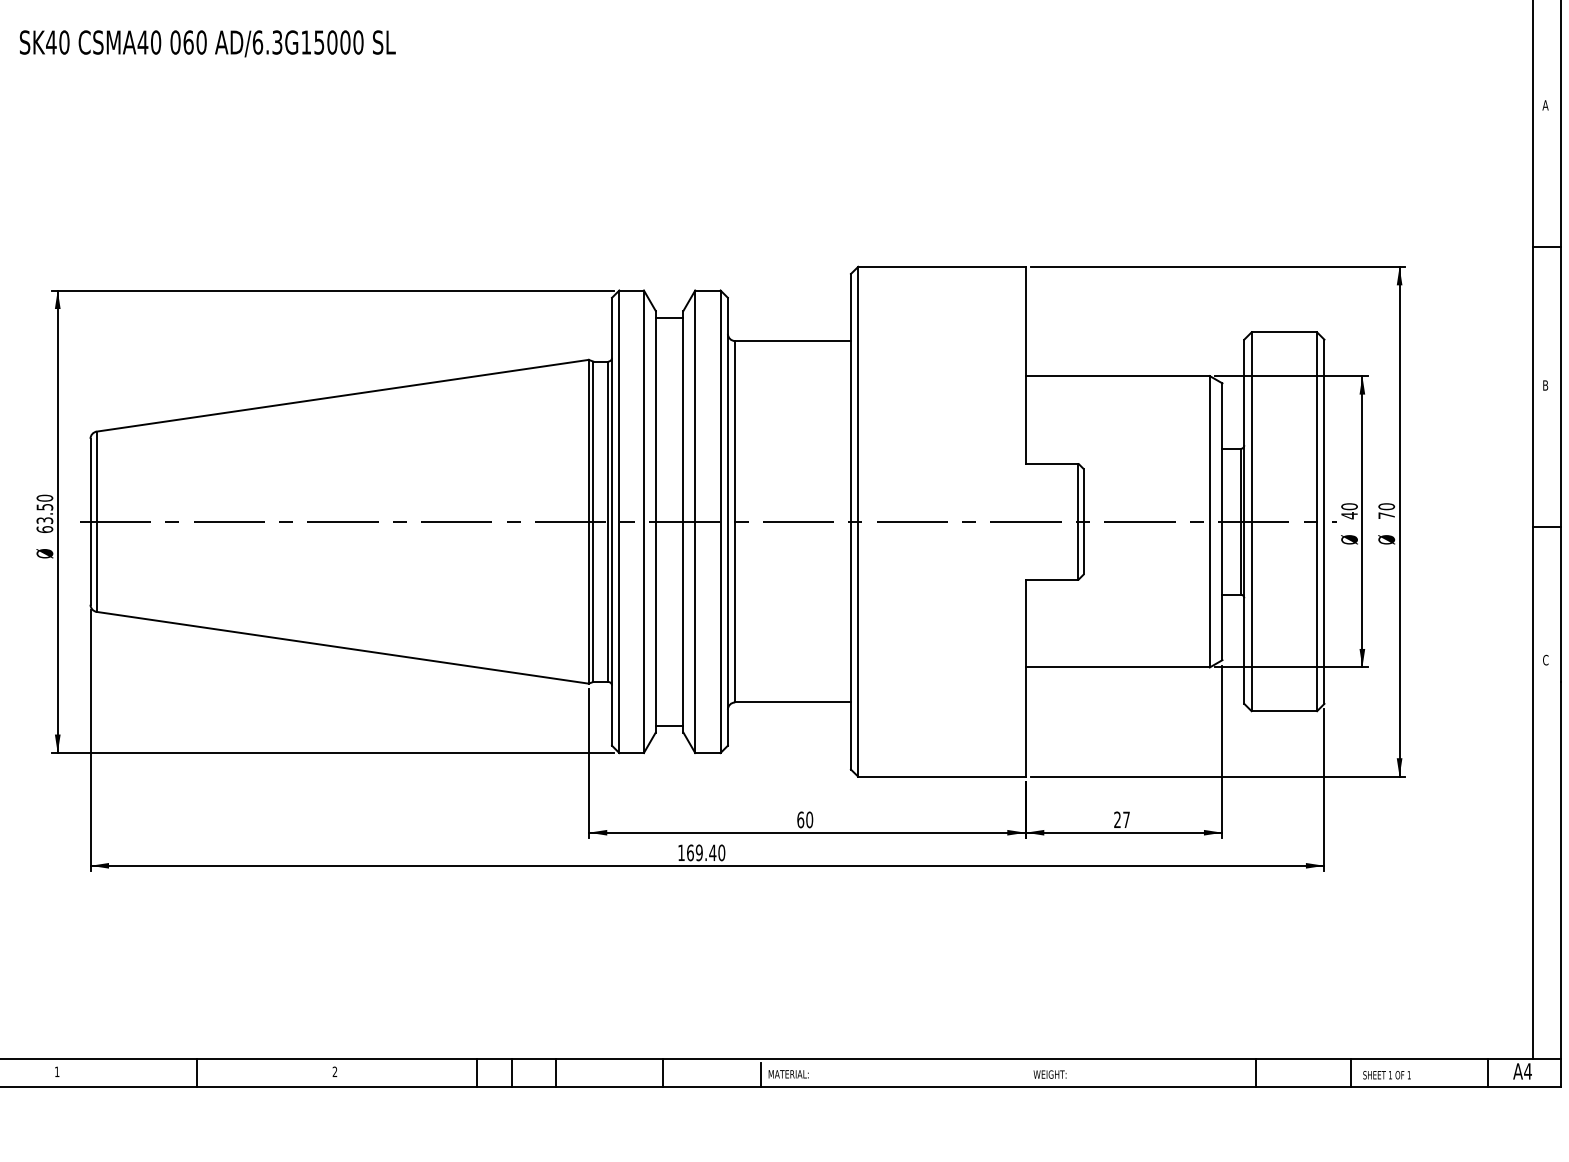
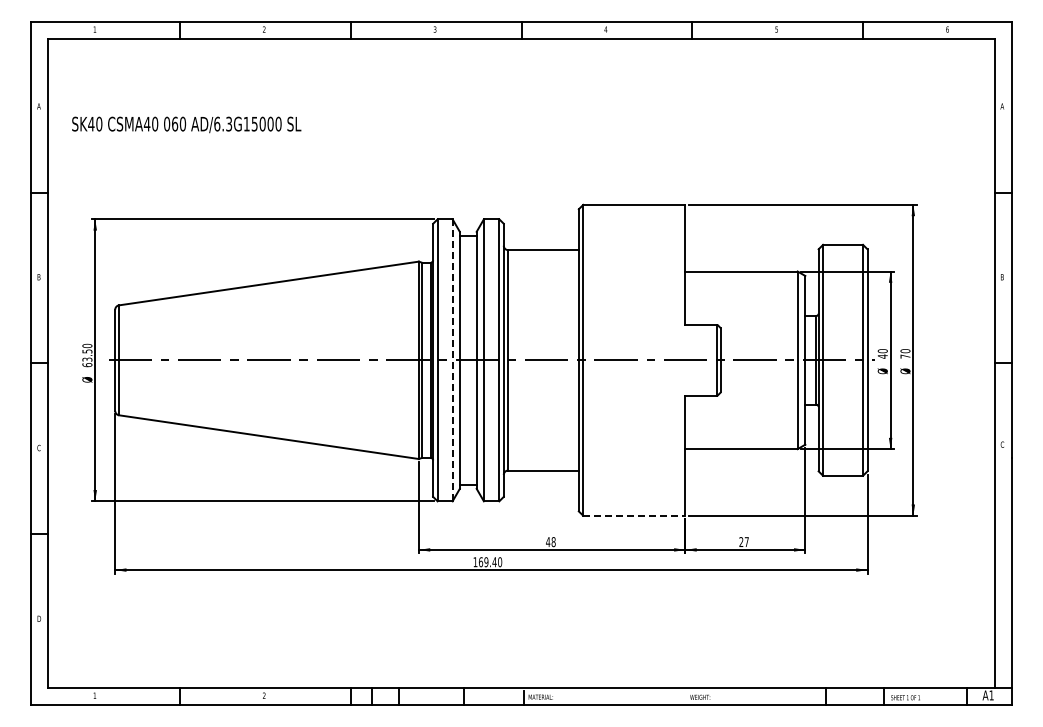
text: (207, 43) -> (186, 124), moved
line: (643, 522) -> (452, 360), solid -> dashed
line: (942, 776) -> (634, 515), solid -> dashed
text: (804, 820) -> (550, 542), 60 -> 48
text: (1527, 1071) -> (991, 695), A4 -> A1

